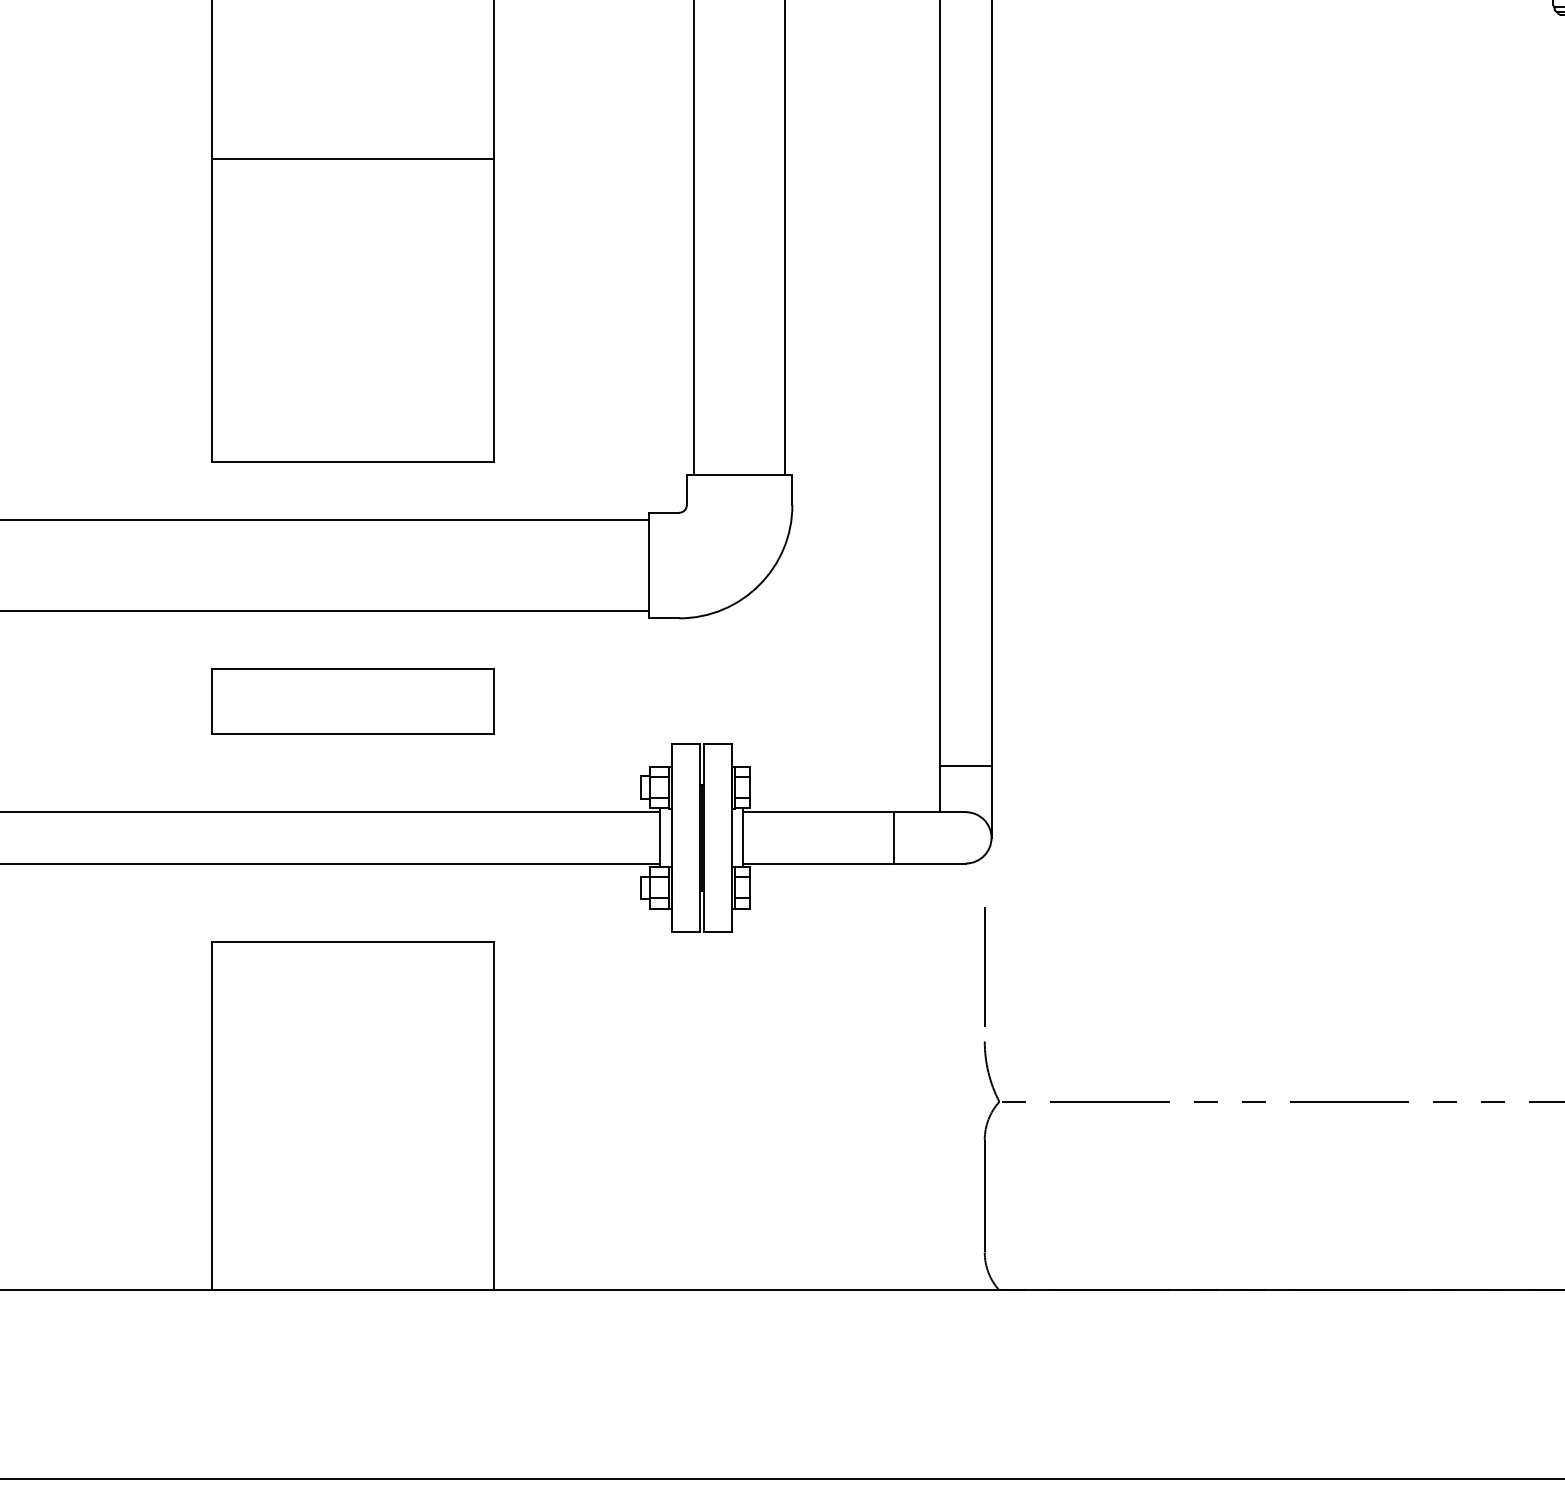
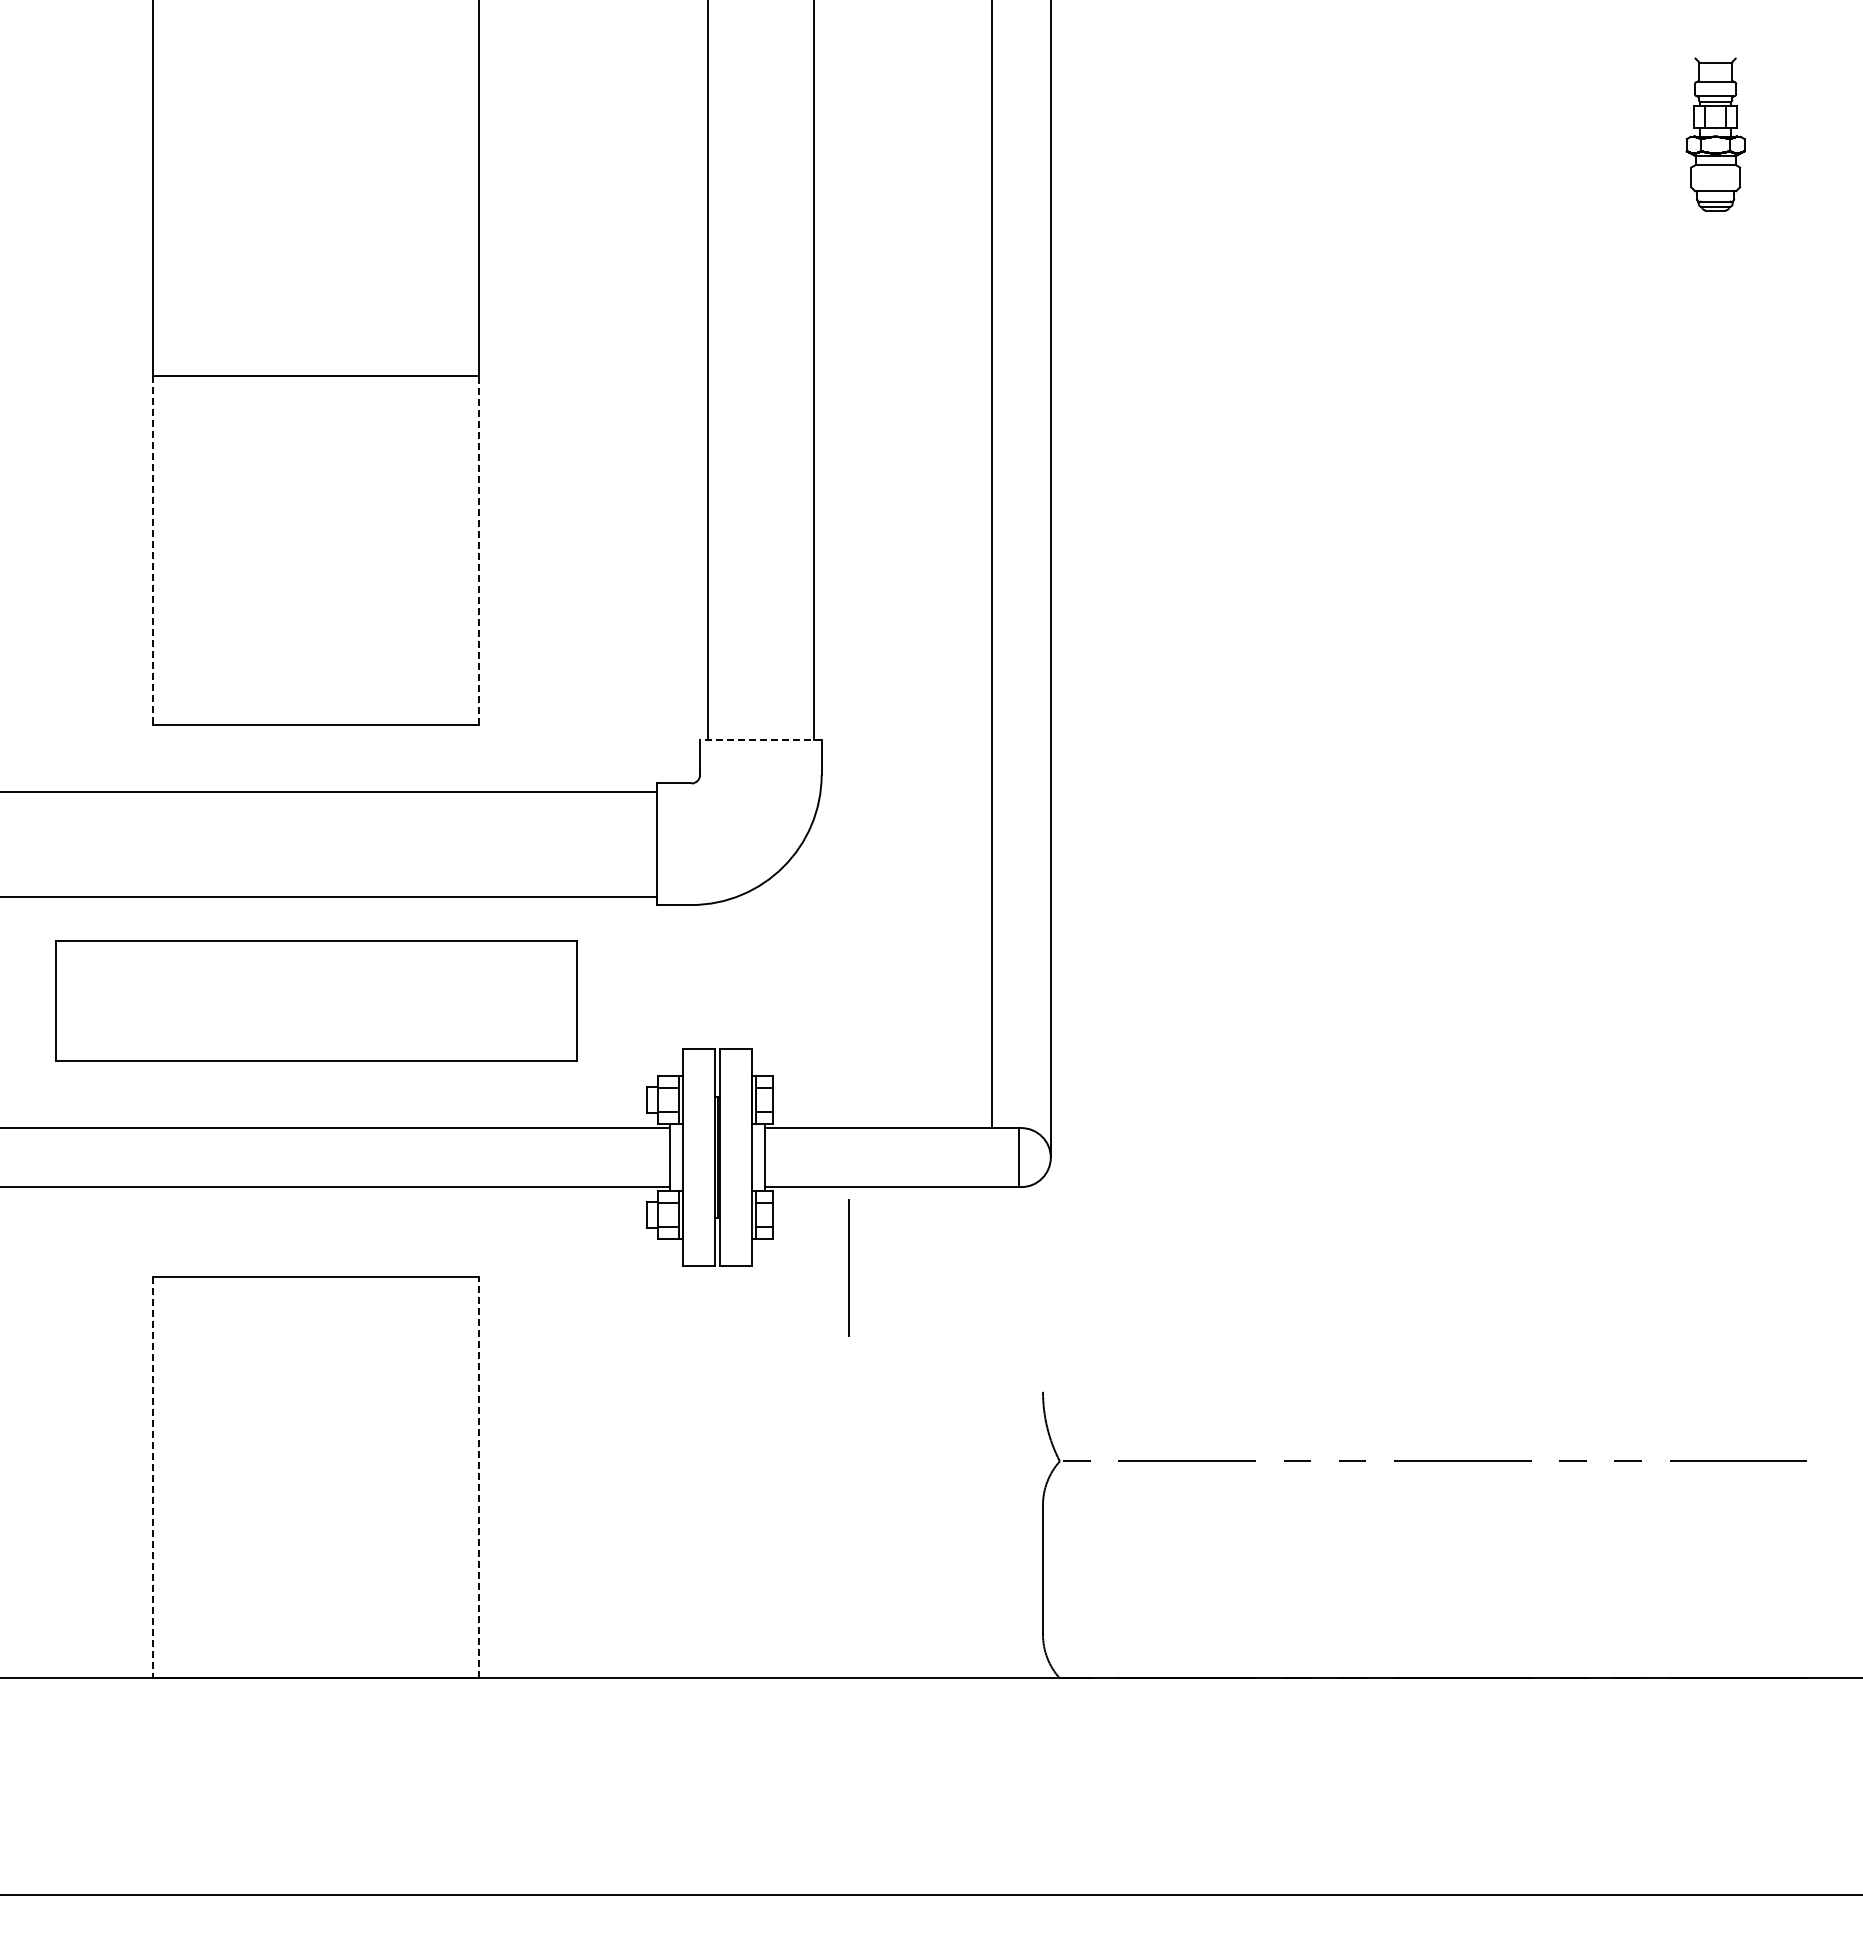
line: (494, 310) -> (478, 550), solid -> dashed
line: (211, 311) -> (153, 551), solid -> dashed
line: (739, 475) -> (760, 740), solid -> dashed
part: (352, 701) -> (315, 1000), size x1.6
line: (965, 765) -> (1020, 1074), removed
line: (893, 837) -> (1018, 1157), moved
line: (984, 966) -> (848, 1267), moved
line: (211, 1115) -> (153, 1477), solid -> dashed
line: (494, 1115) -> (478, 1477), solid -> dashed

